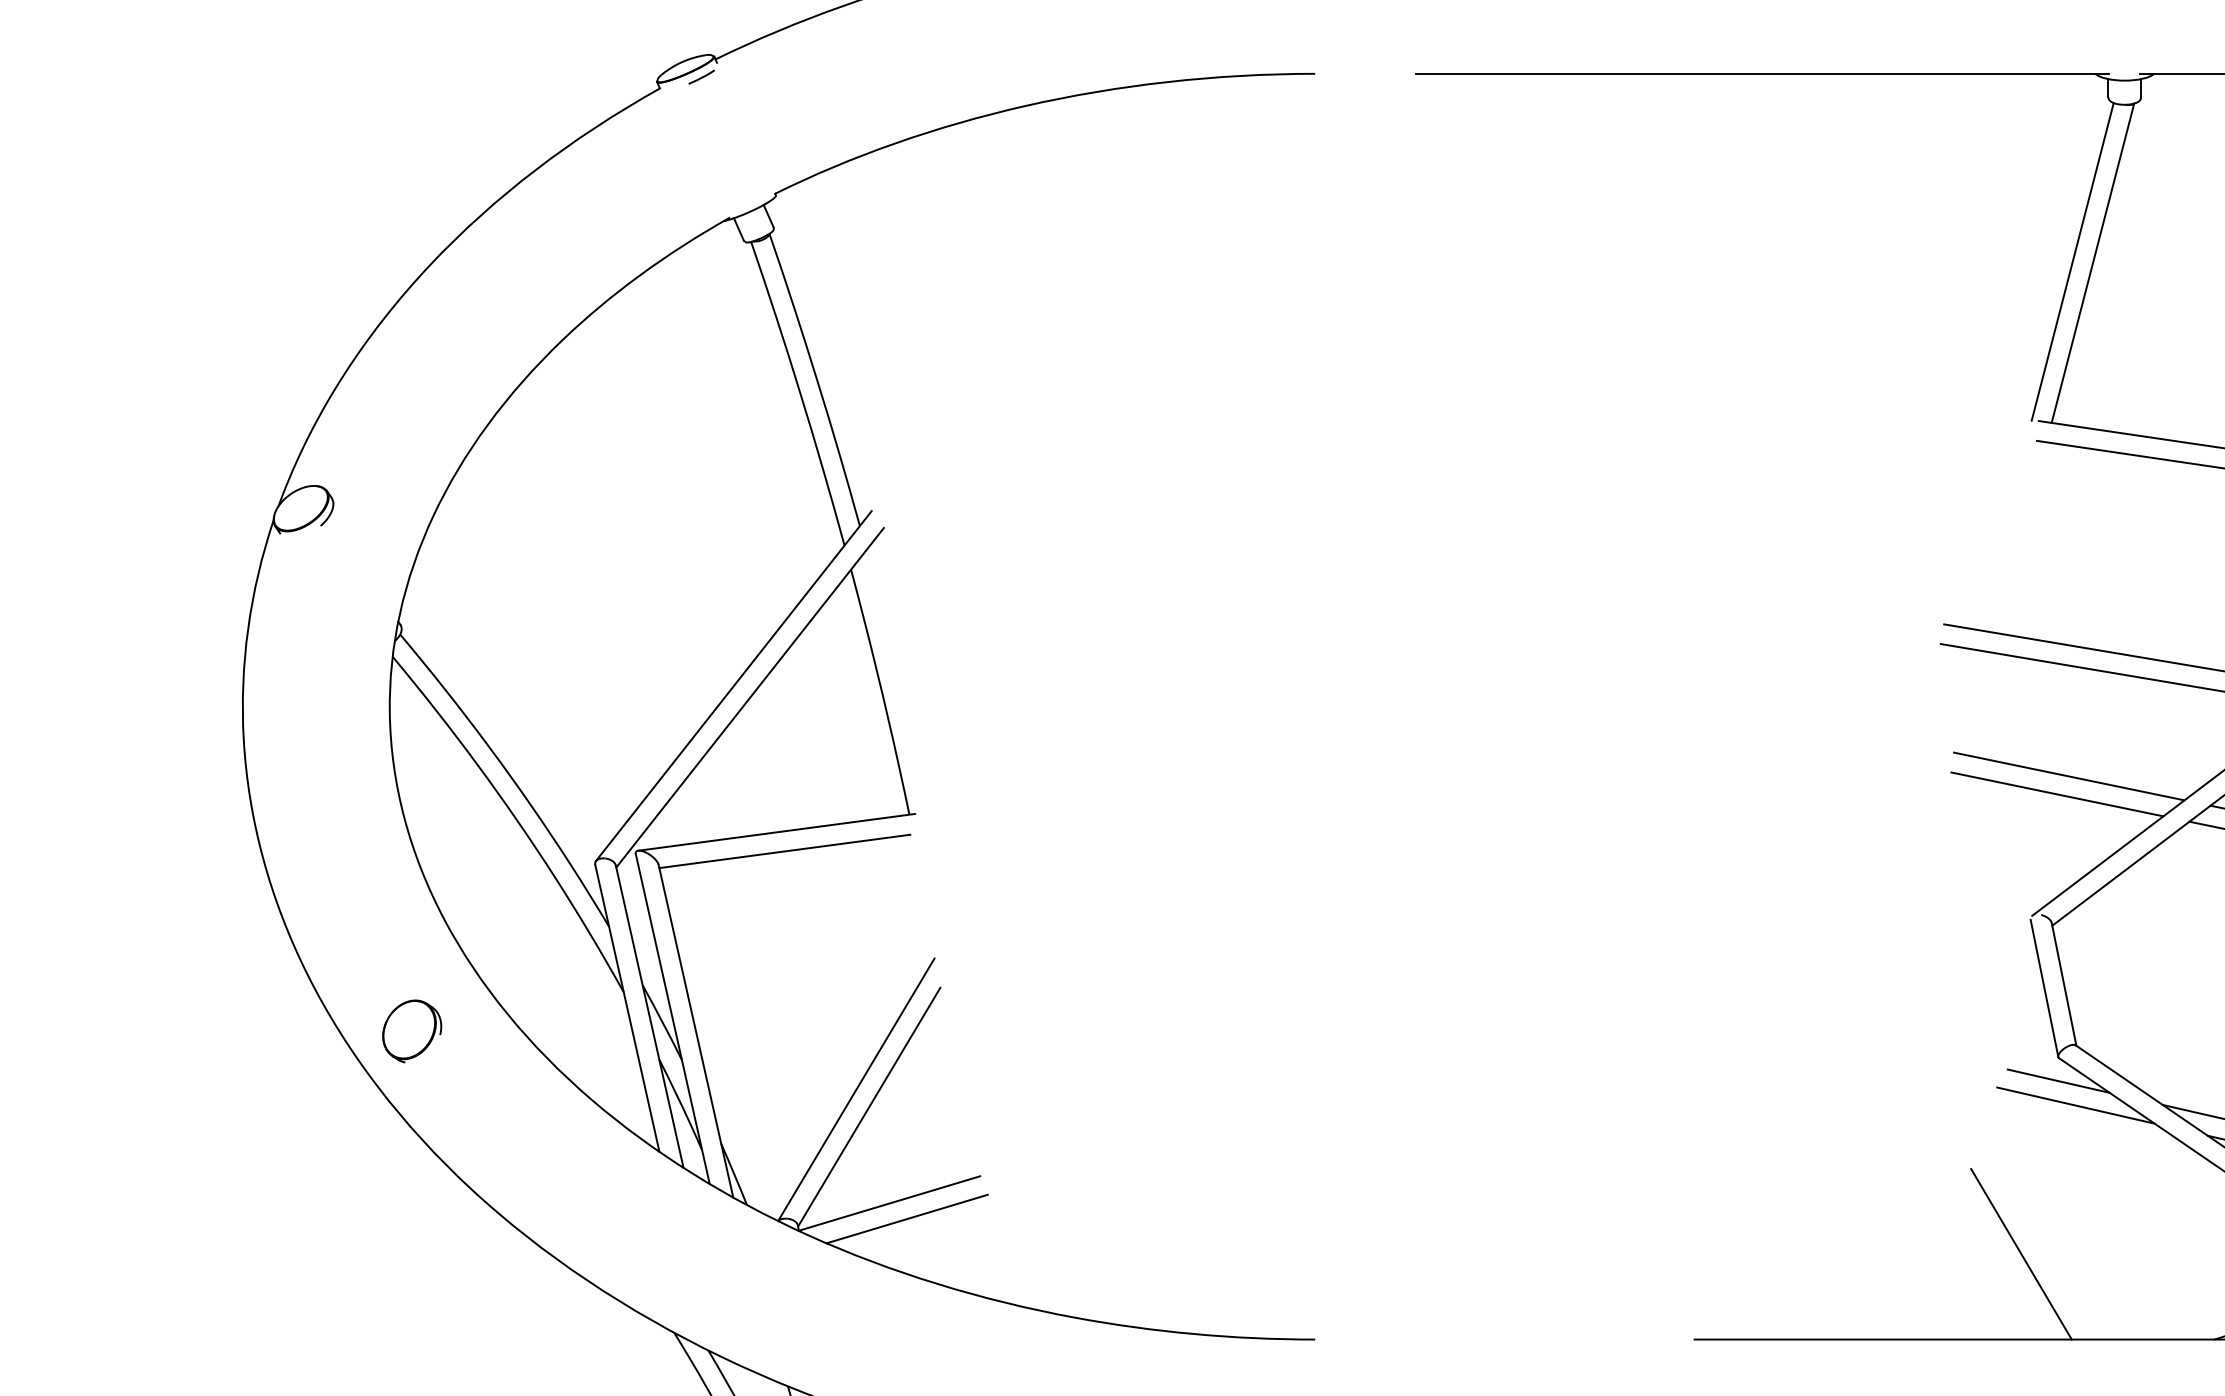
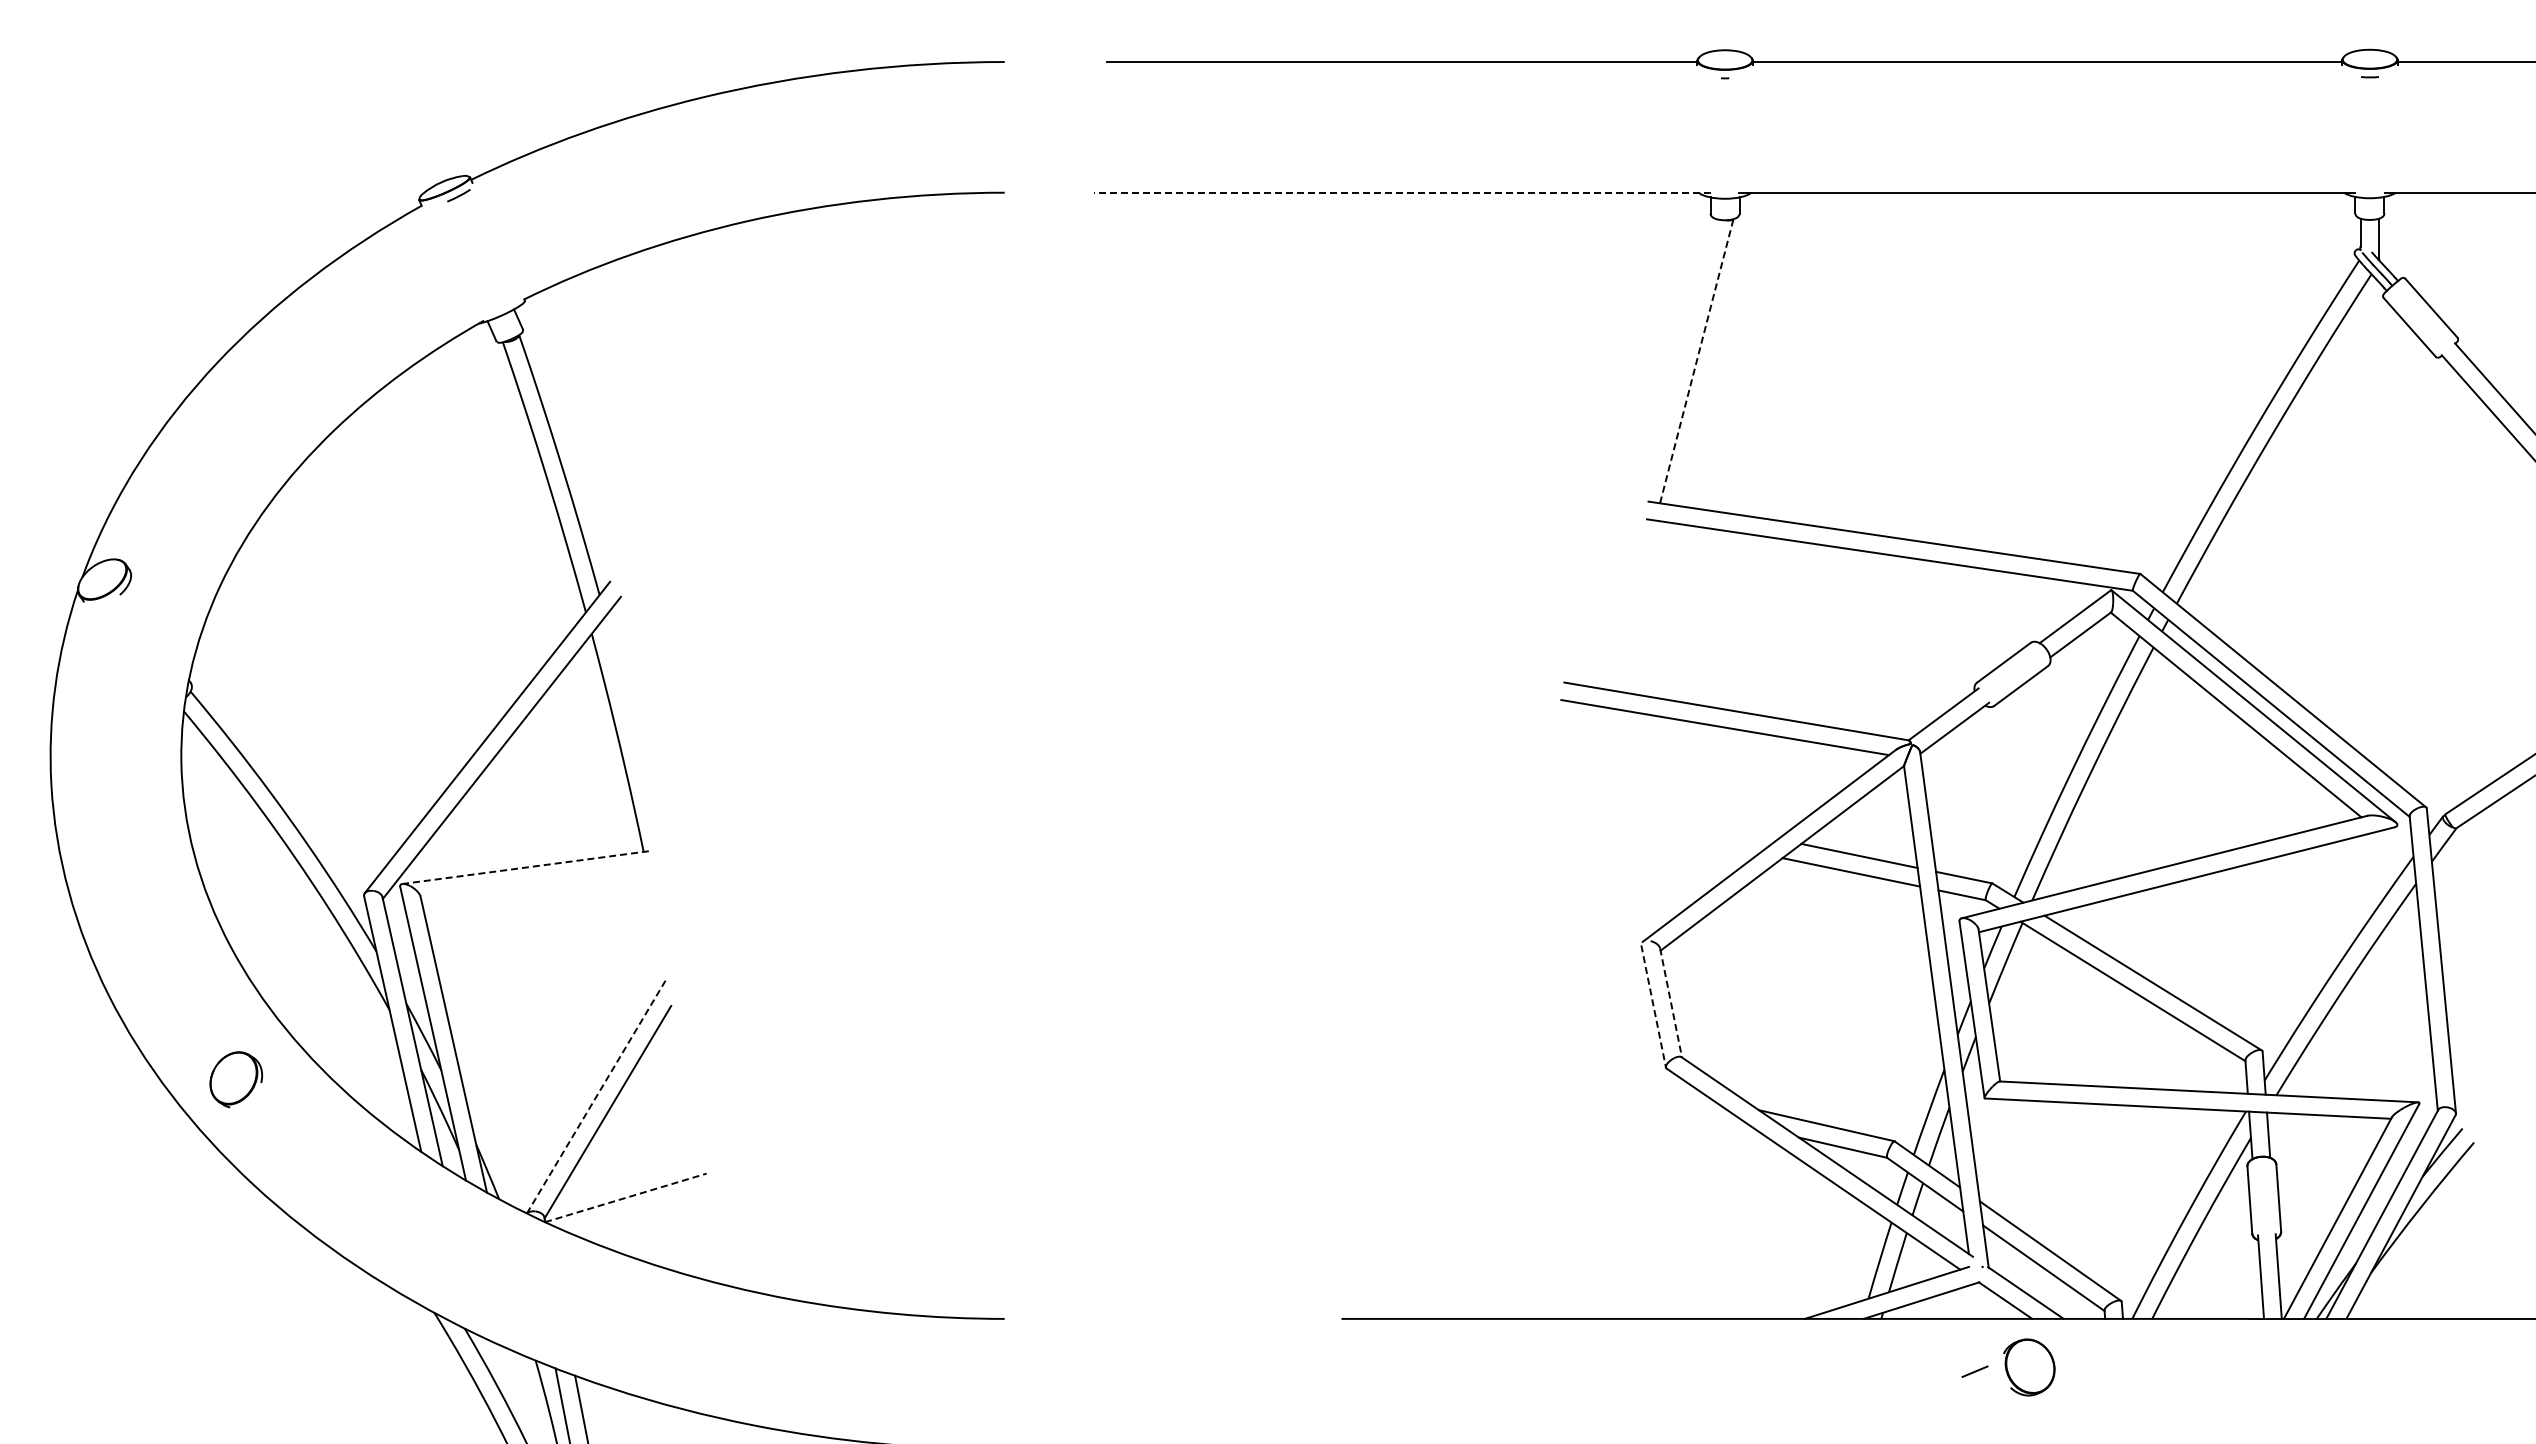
line: (1762, 73) -> (1402, 192), solid -> dashed
line: (2072, 261) -> (1678, 359), removed
line: (2092, 263) -> (1696, 361), solid -> dashed
line: (2069, 776) -> (1675, 817), removed
line: (2056, 794) -> (1664, 833), removed
line: (776, 832) -> (525, 867), solid -> dashed
line: (784, 851) -> (532, 884), removed
line: (2064, 985) -> (1671, 1003), solid -> dashed
line: (2044, 988) -> (1653, 1006), solid -> dashed
part: (411, 1031) -> (235, 1079), moved
line: (2057, 1080) -> (1665, 1088), removed
line: (856, 1089) -> (596, 1096), solid -> dashed
line: (2075, 1105) -> (1681, 1110), removed
line: (890, 1203) -> (626, 1197), solid -> dashed
line: (906, 1218) -> (641, 1211), removed
line: (2020, 1253) -> (1632, 1242), removed

